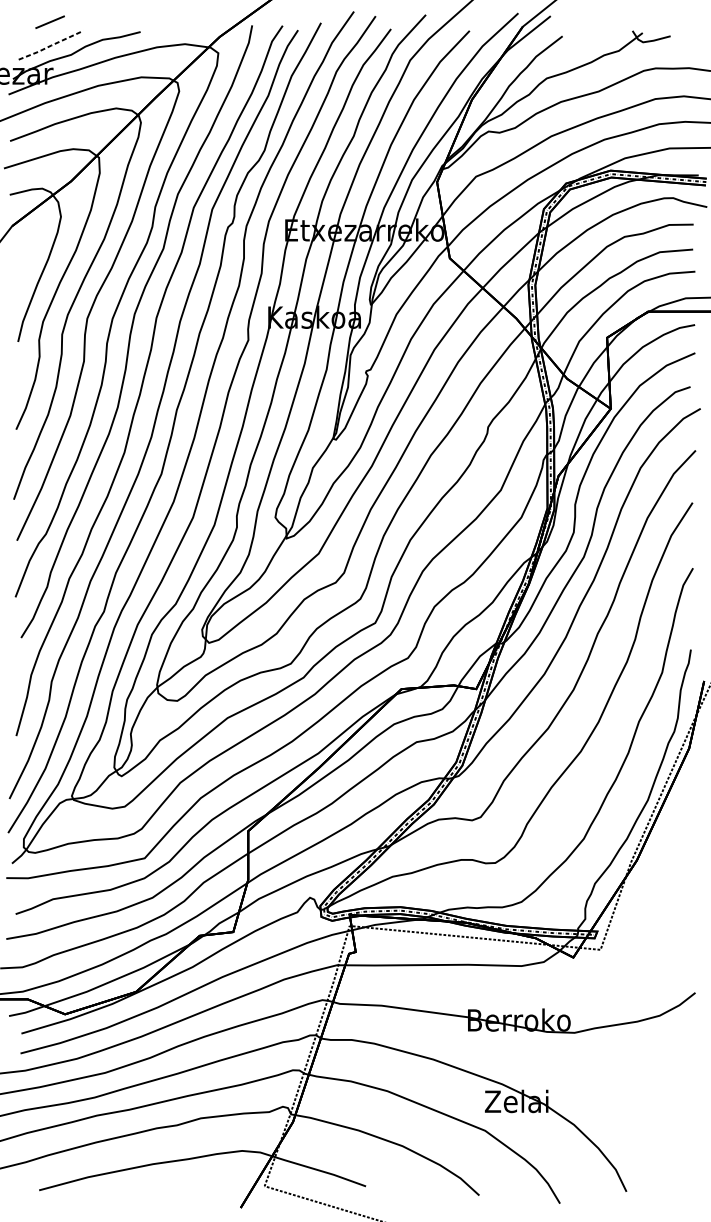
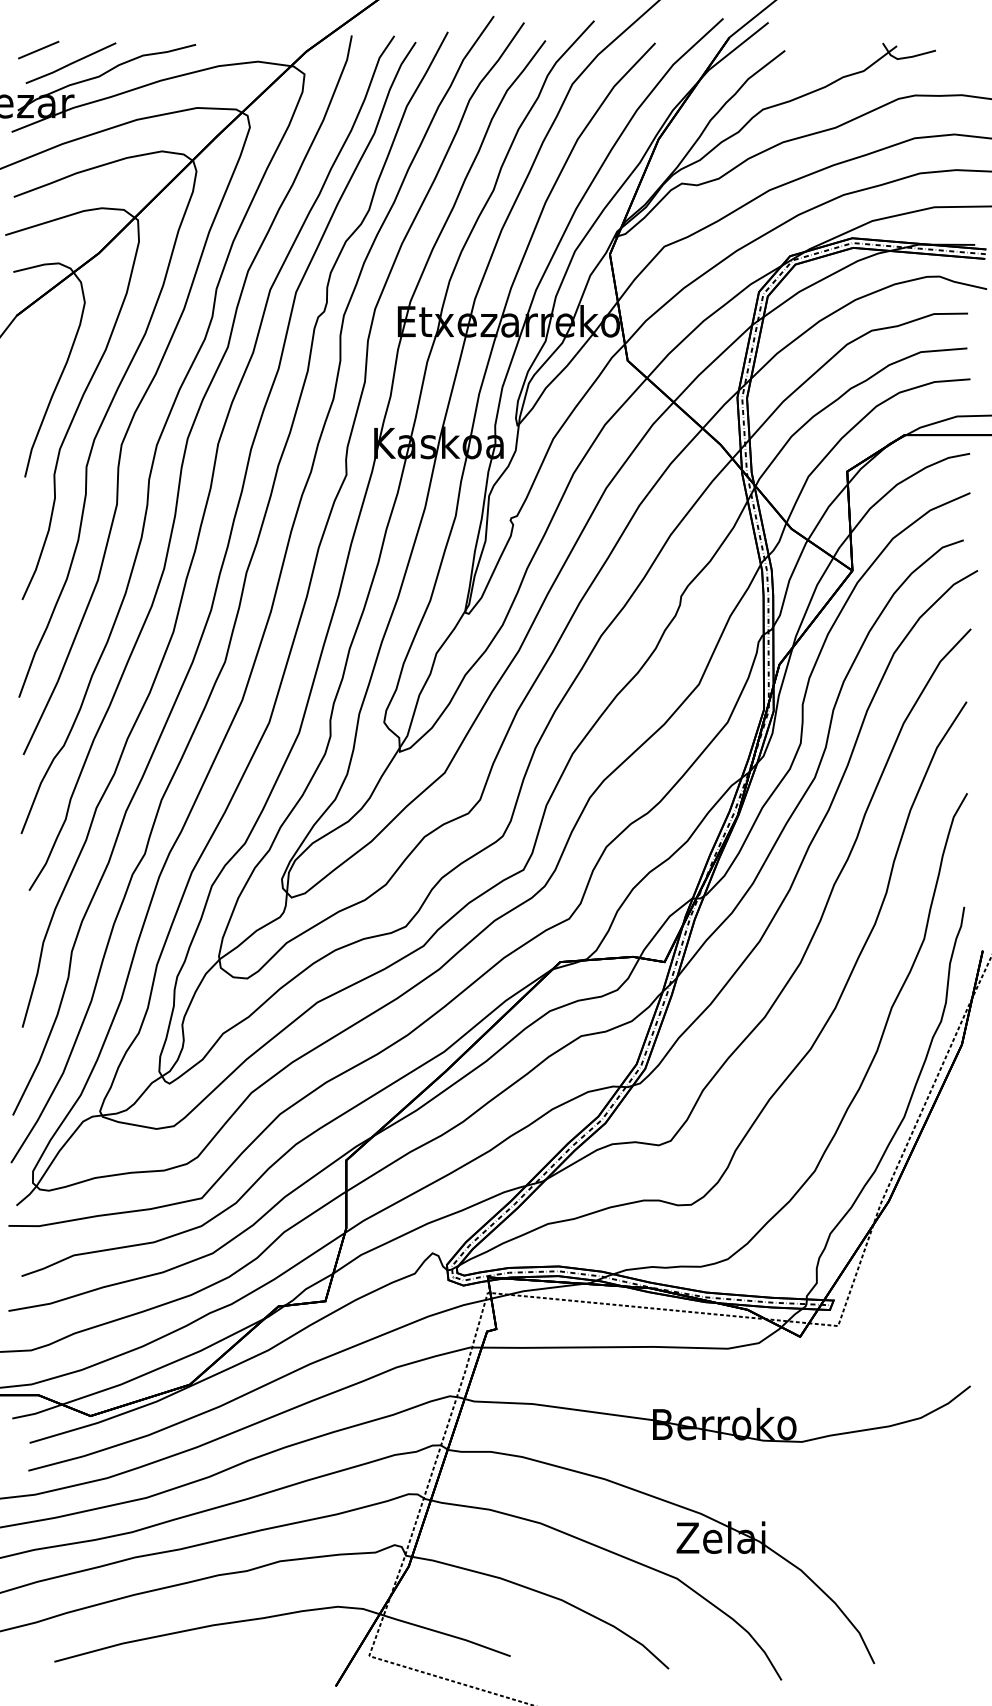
line: (49, 21) -> (38, 49), moved
line: (51, 45) -> (71, 63), dashed -> solid

